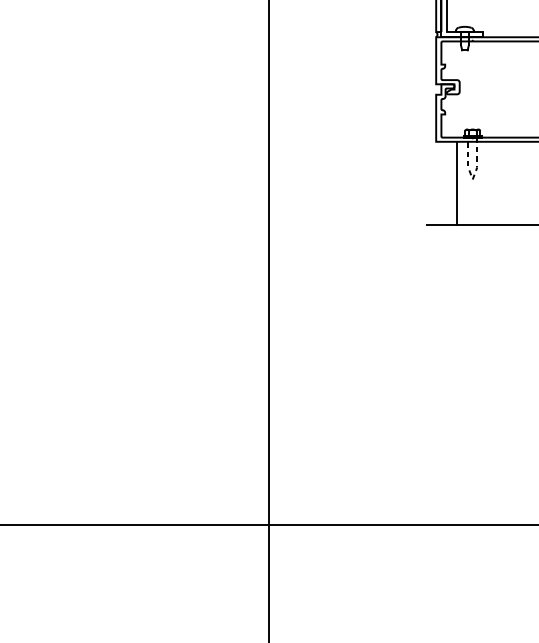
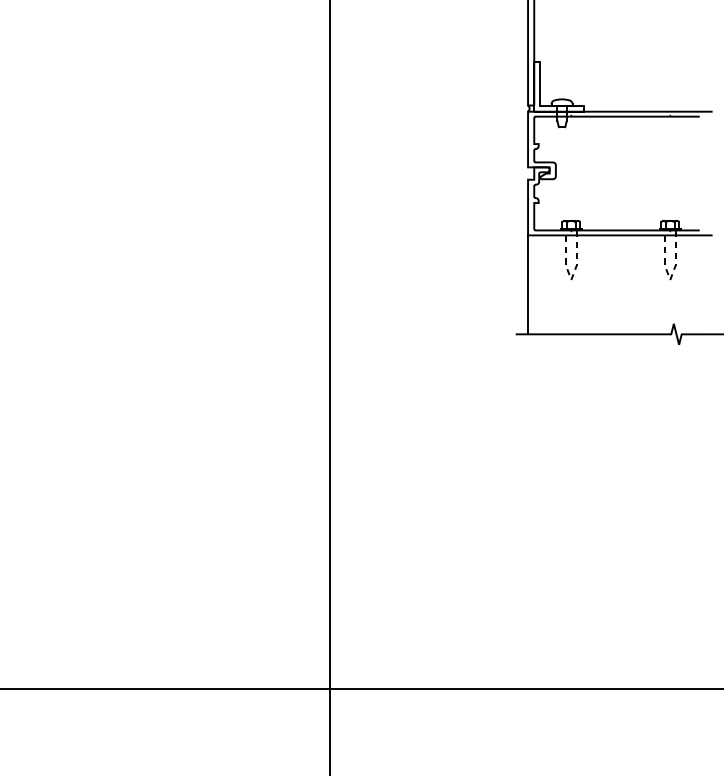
line: (457, 183) -> (528, 284), moved

